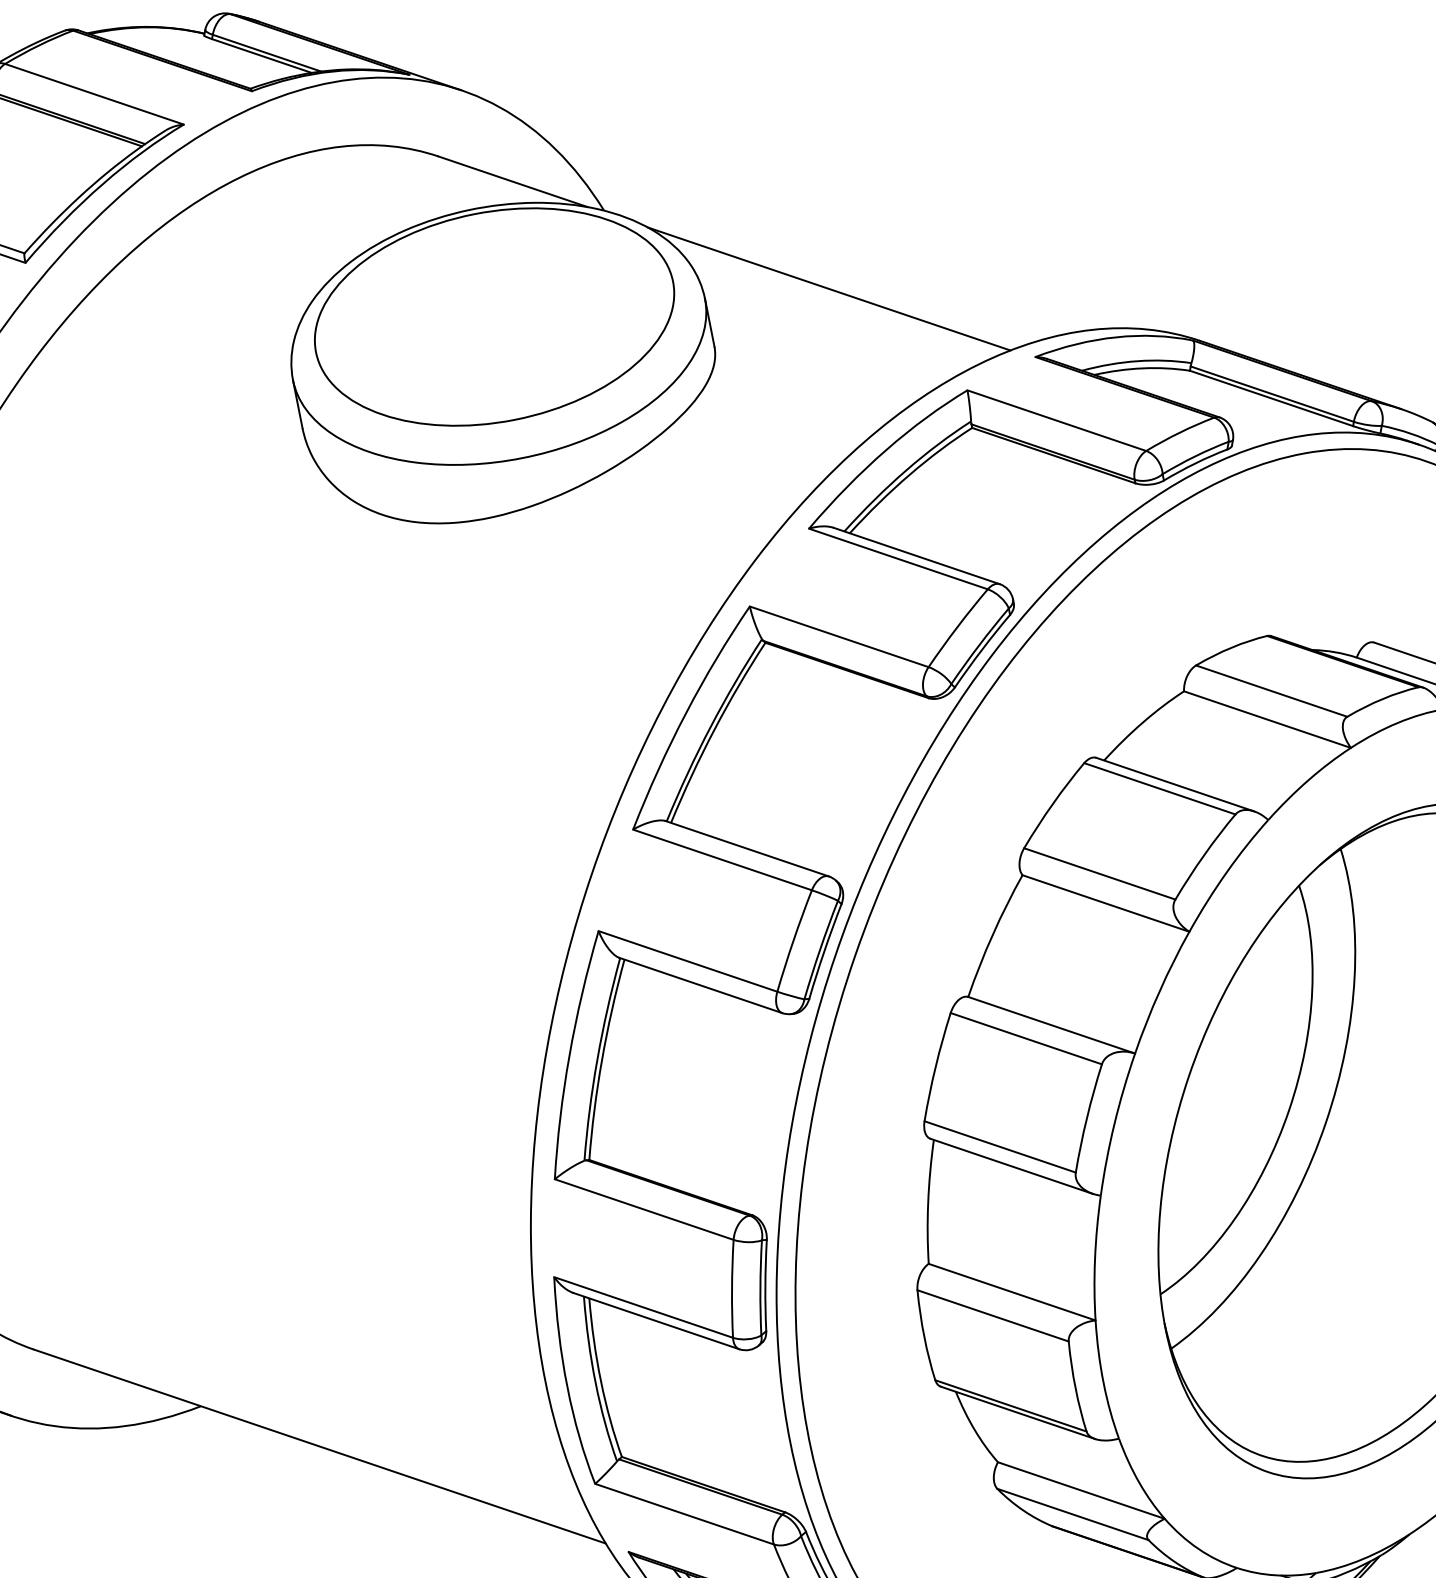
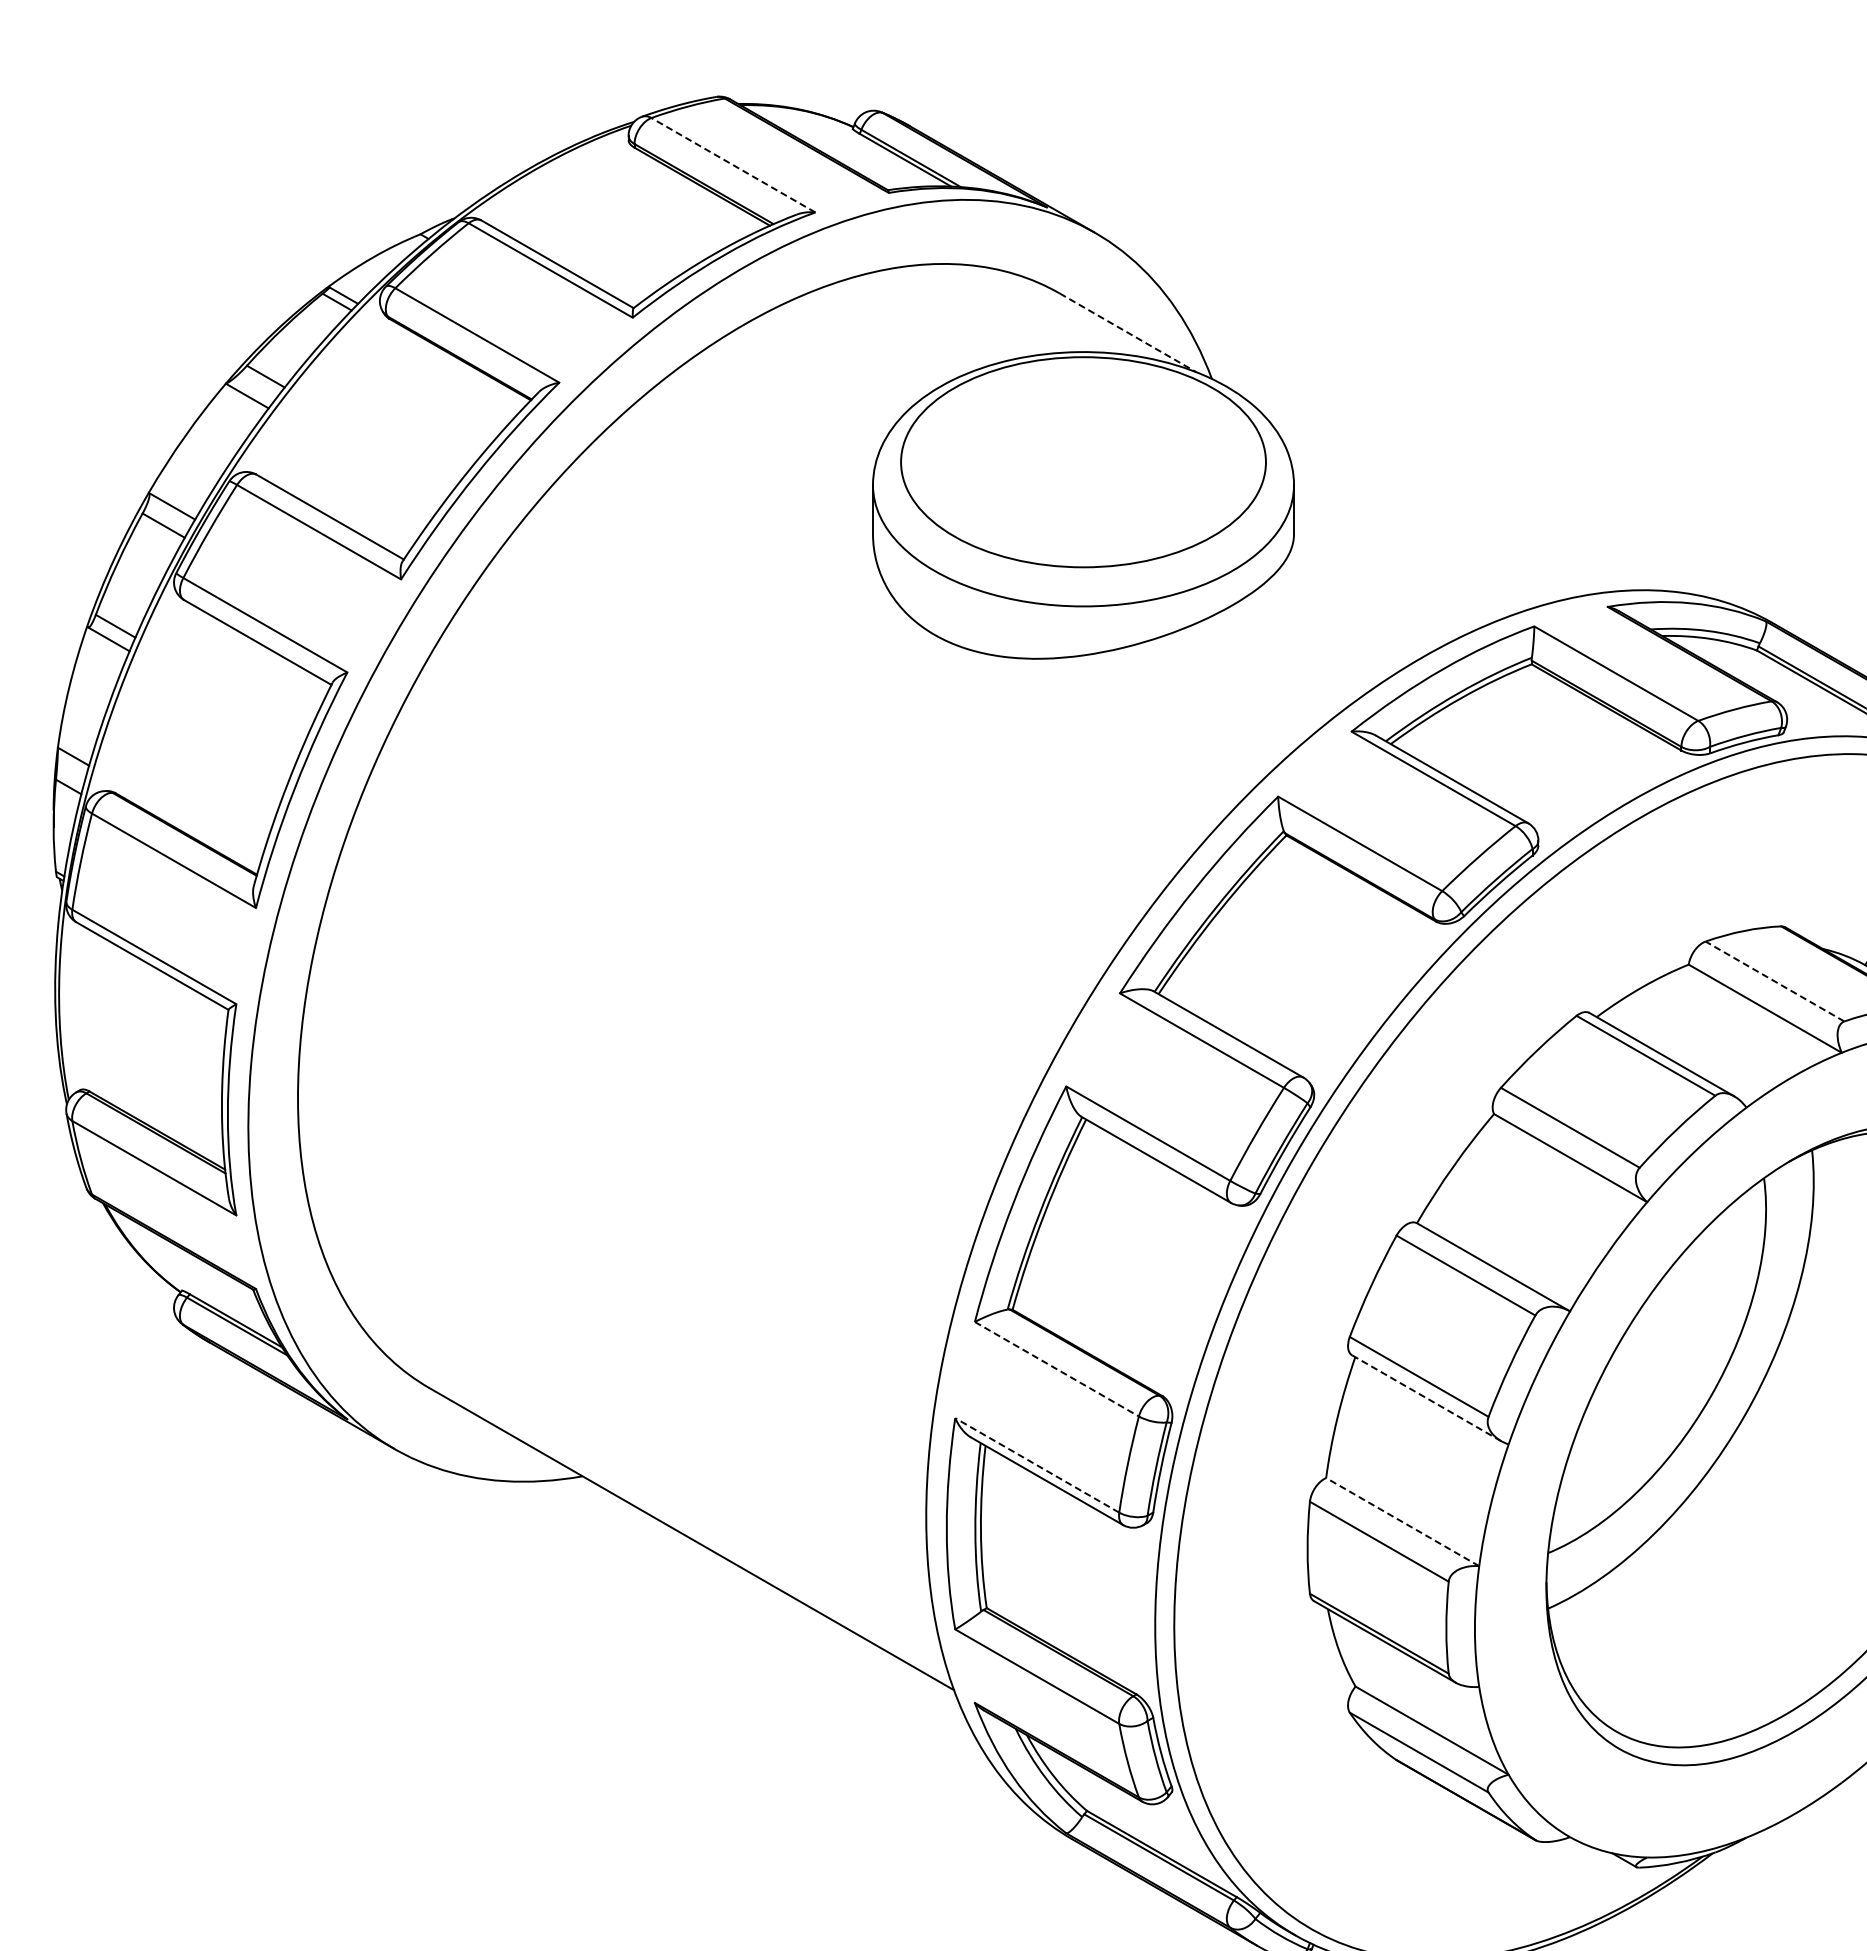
line: (94, 94) -> (733, 165), solid -> dashed
line: (513, 181) -> (1128, 332), solid -> dashed
line: (828, 288) -> (1417, 499), removed
line: (1271, 691) -> (1774, 981), solid -> dashed
line: (1011, 1166) -> (1426, 1398), solid -> dashed
line: (643, 1209) -> (1056, 1369), solid -> dashed
line: (1011, 1291) -> (1402, 1521), solid -> dashed
line: (643, 1307) -> (1037, 1465), solid -> dashed

